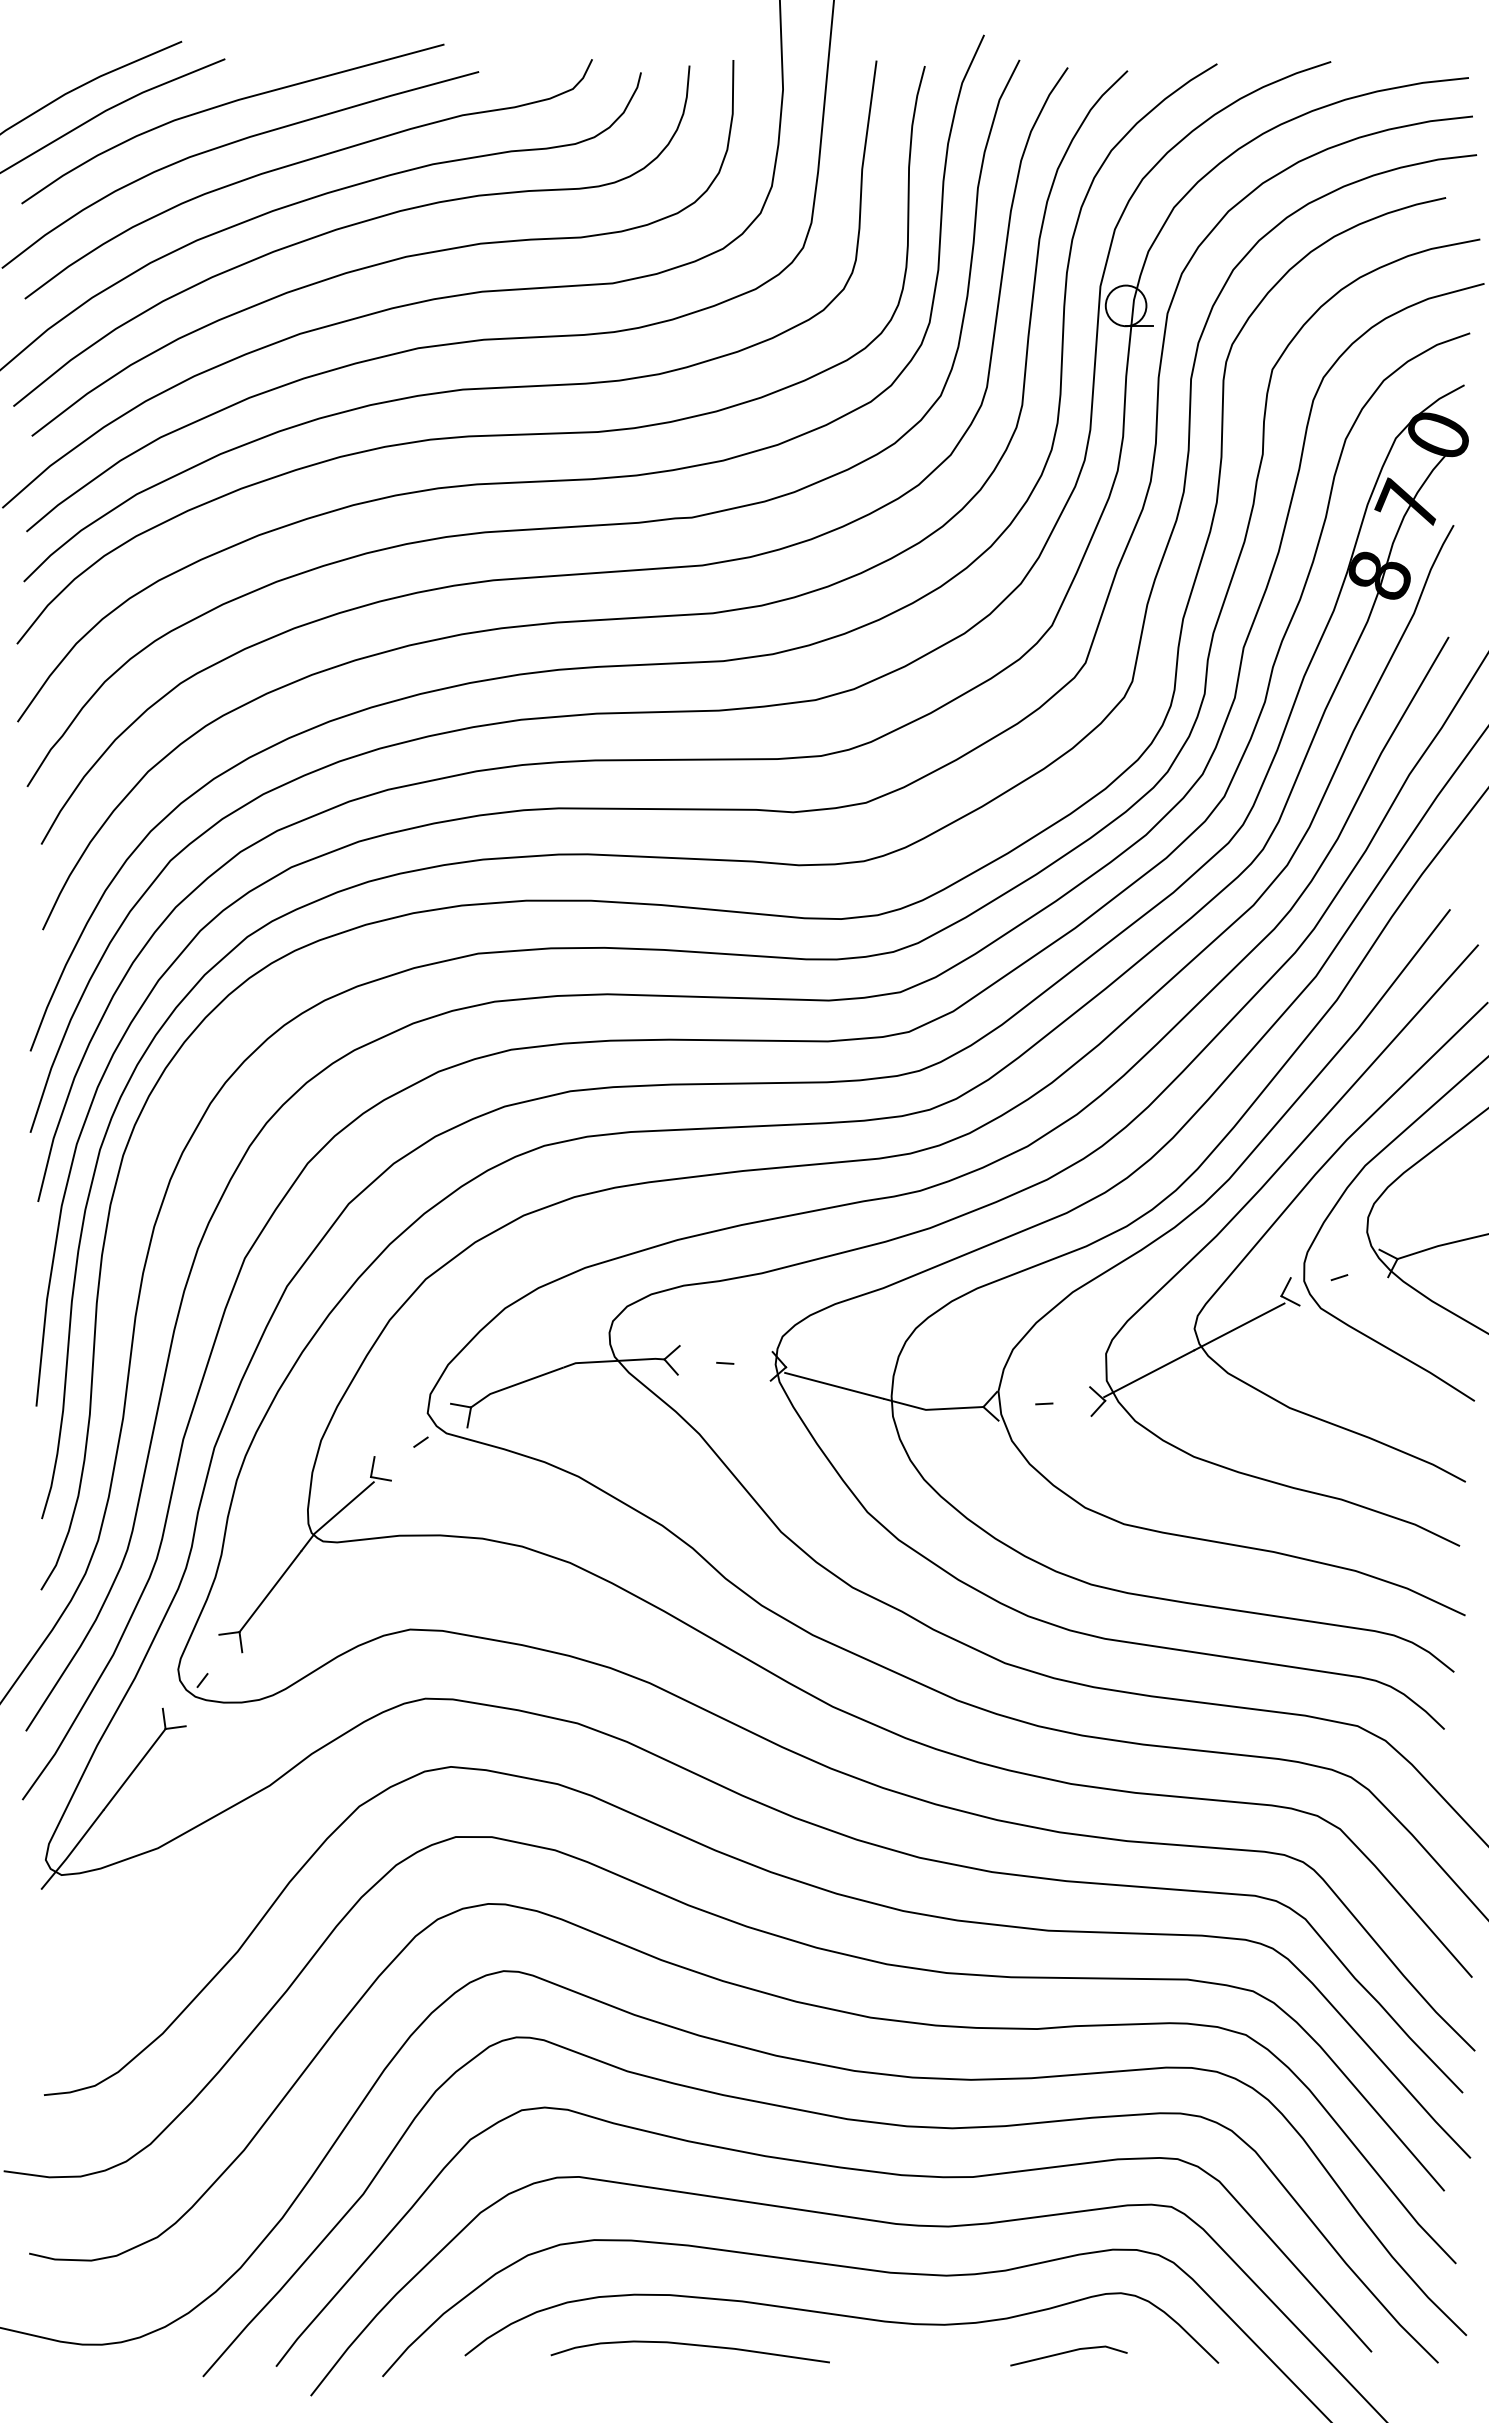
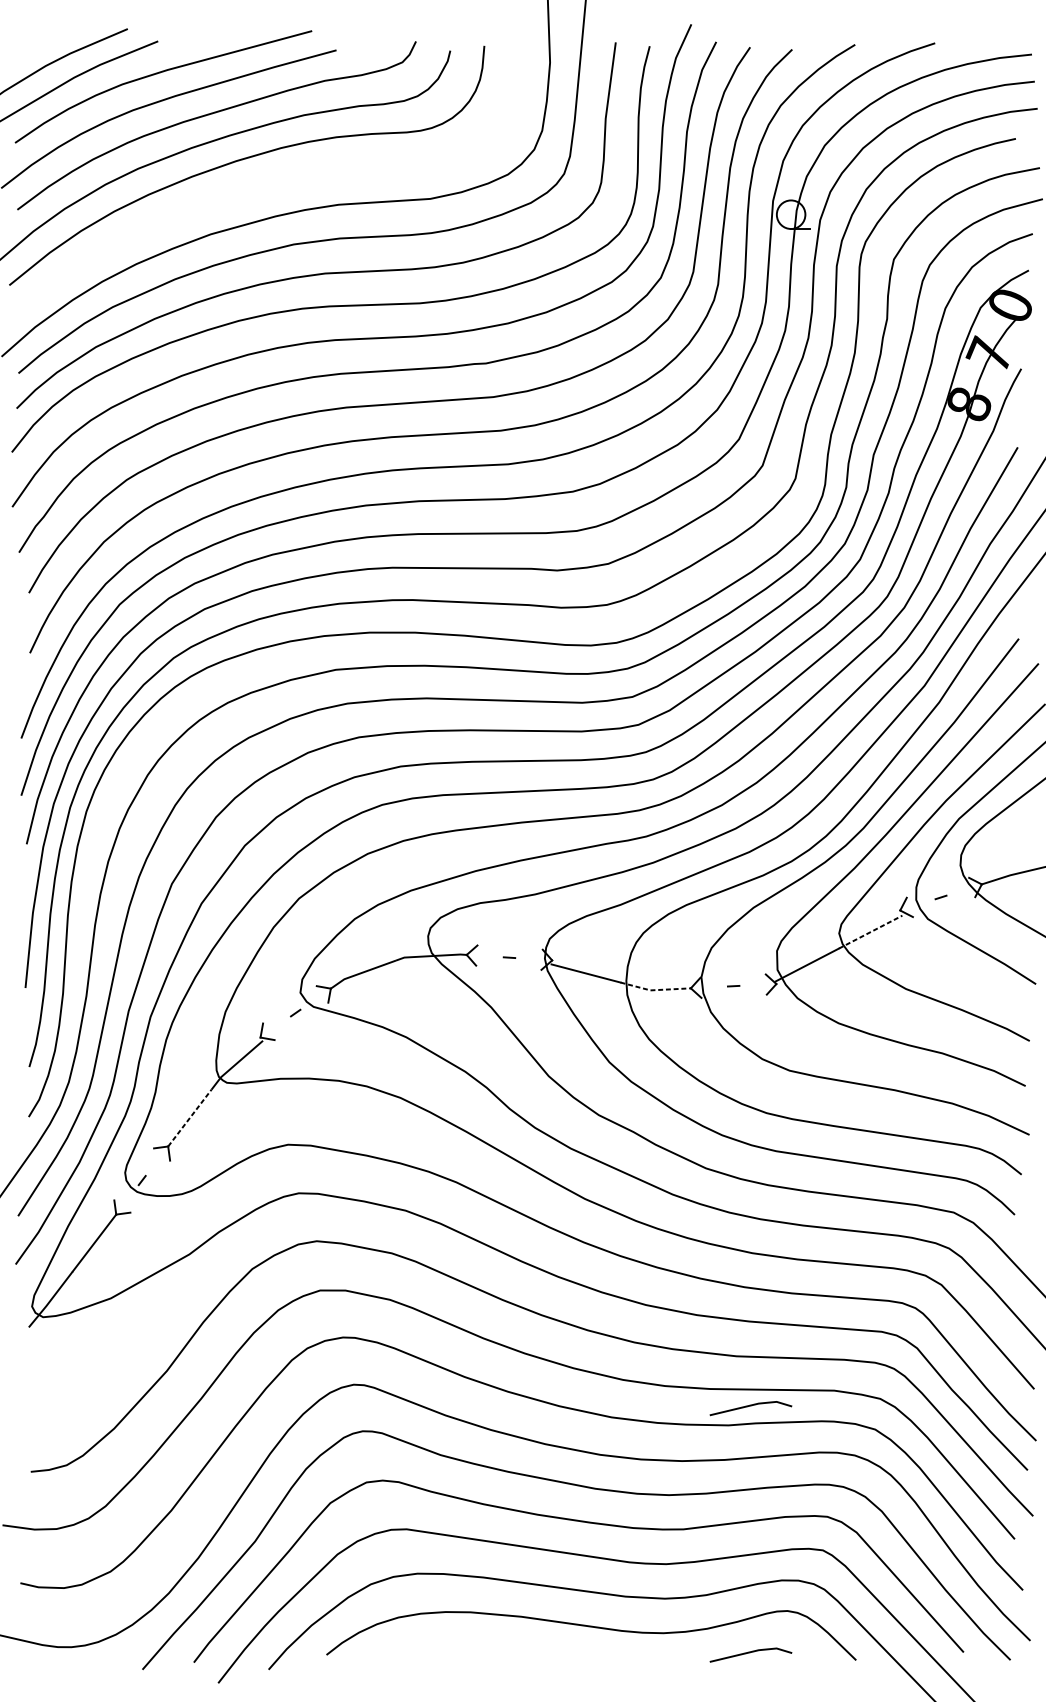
curve: (384, 261) -> (270, 183), removed
line: (1239, 1326) -> (870, 931), solid -> dashed
line: (932, 1409) -> (655, 990), solid -> dashed
line: (270, 1591) -> (189, 1117), solid -> dashed
line: (1066, 2002) -> (749, 1406), added
curve: (689, 2345) -> (484, 1647), removed

